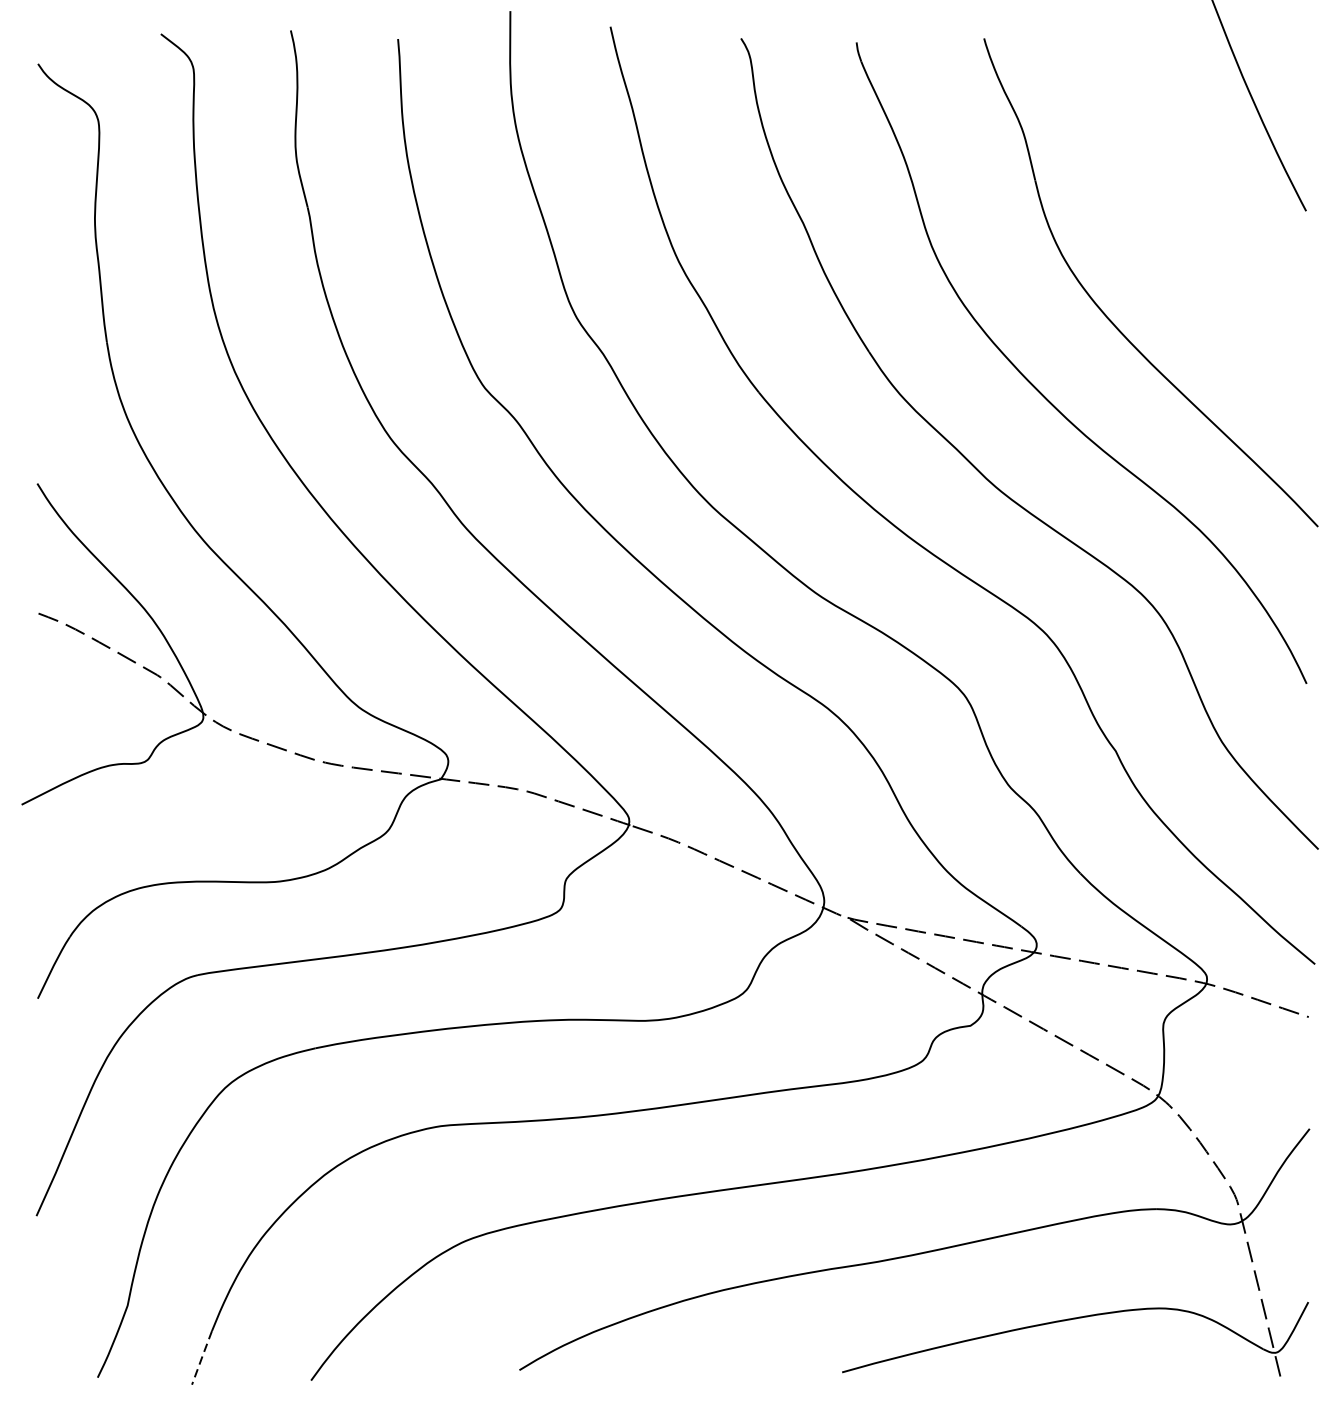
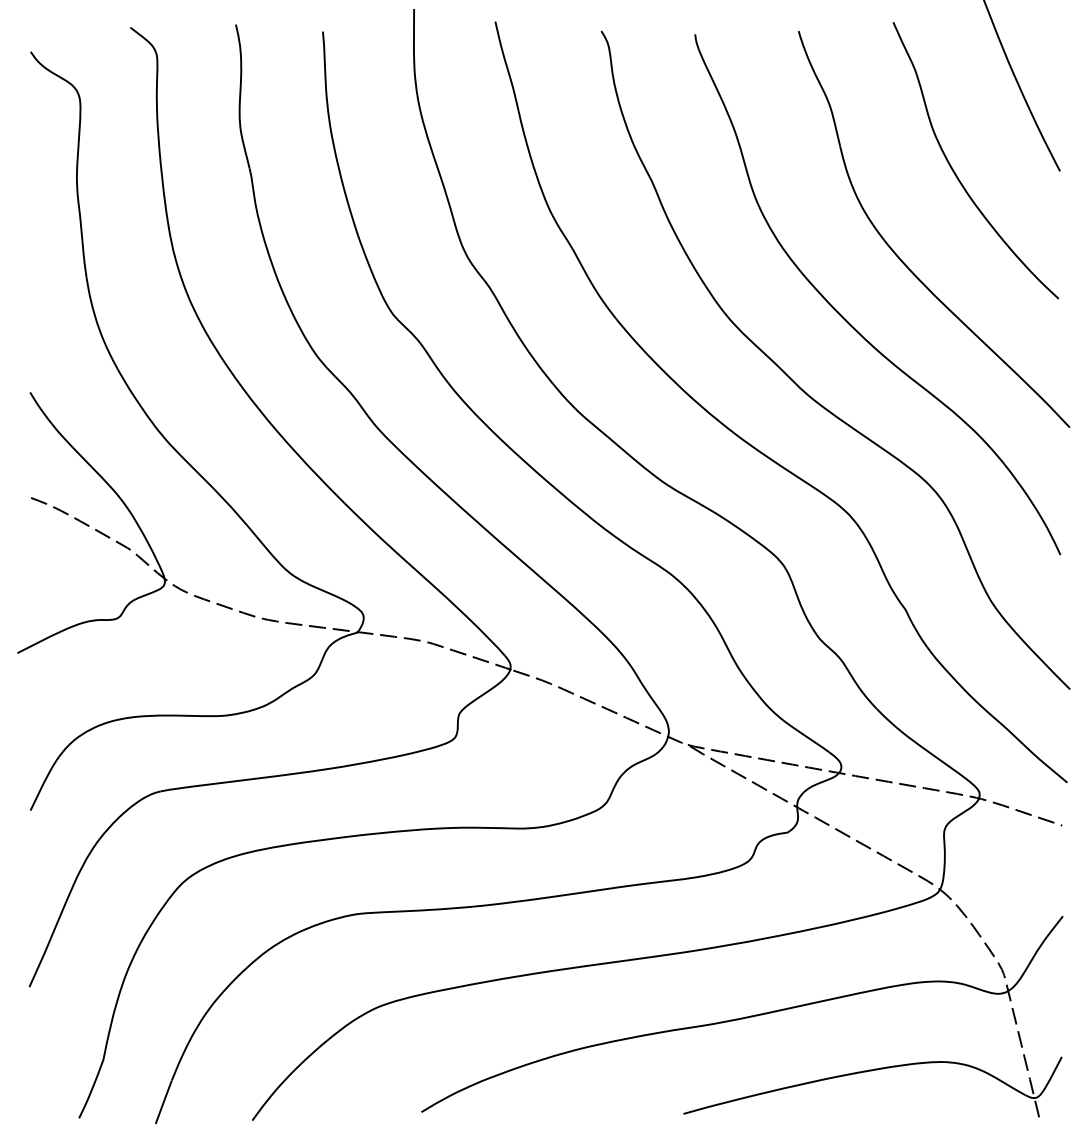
part: (1176, 210) -> (954, 170), added
line: (201, 1357) -> (163, 1101), dashed -> solid

